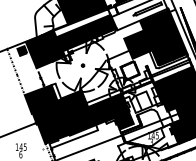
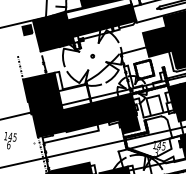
line: (11, 61) -> (13, 39), removed
fill: (72, 103) -> (74, 96), removed

